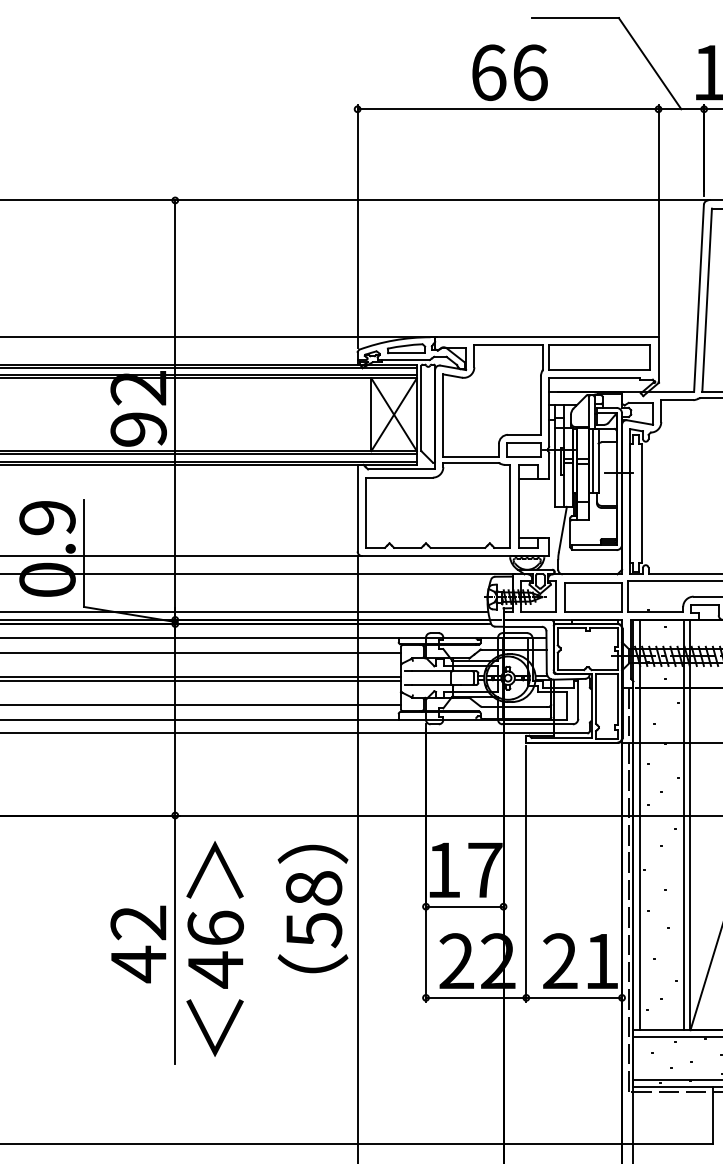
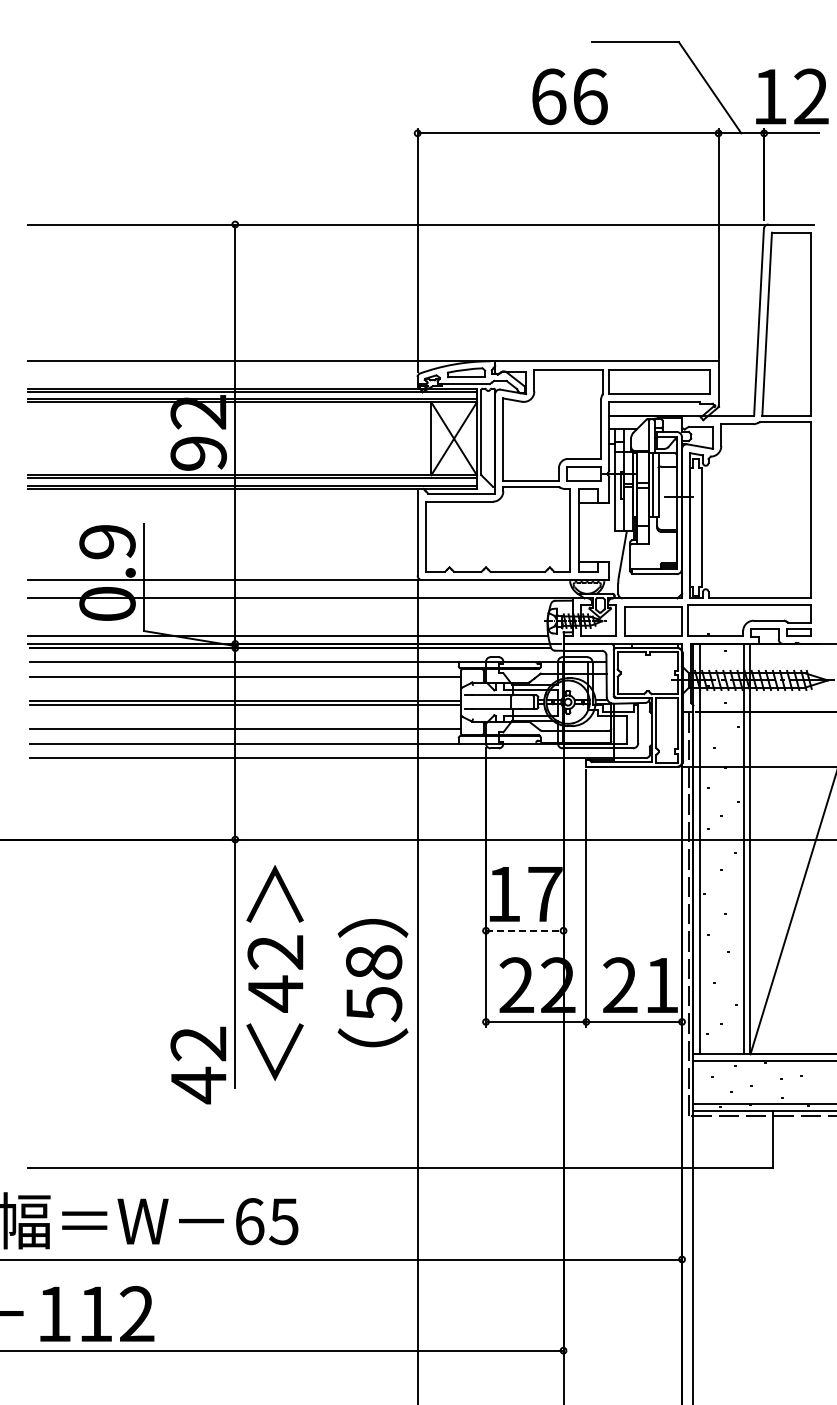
line: (464, 906) -> (524, 930), solid -> dashed
text: (312, 909) -> (372, 983), moved
text: (215, 927) -> (275, 951), 46 -> 42
text: (138, 944) -> (198, 1065), moved

